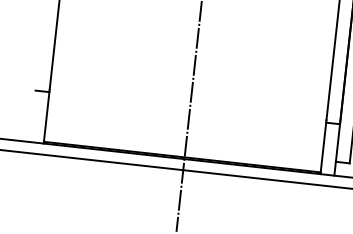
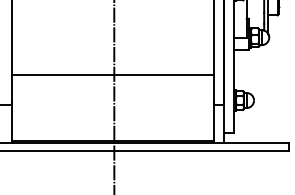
line: (192, 66) -> (112, 75), added

